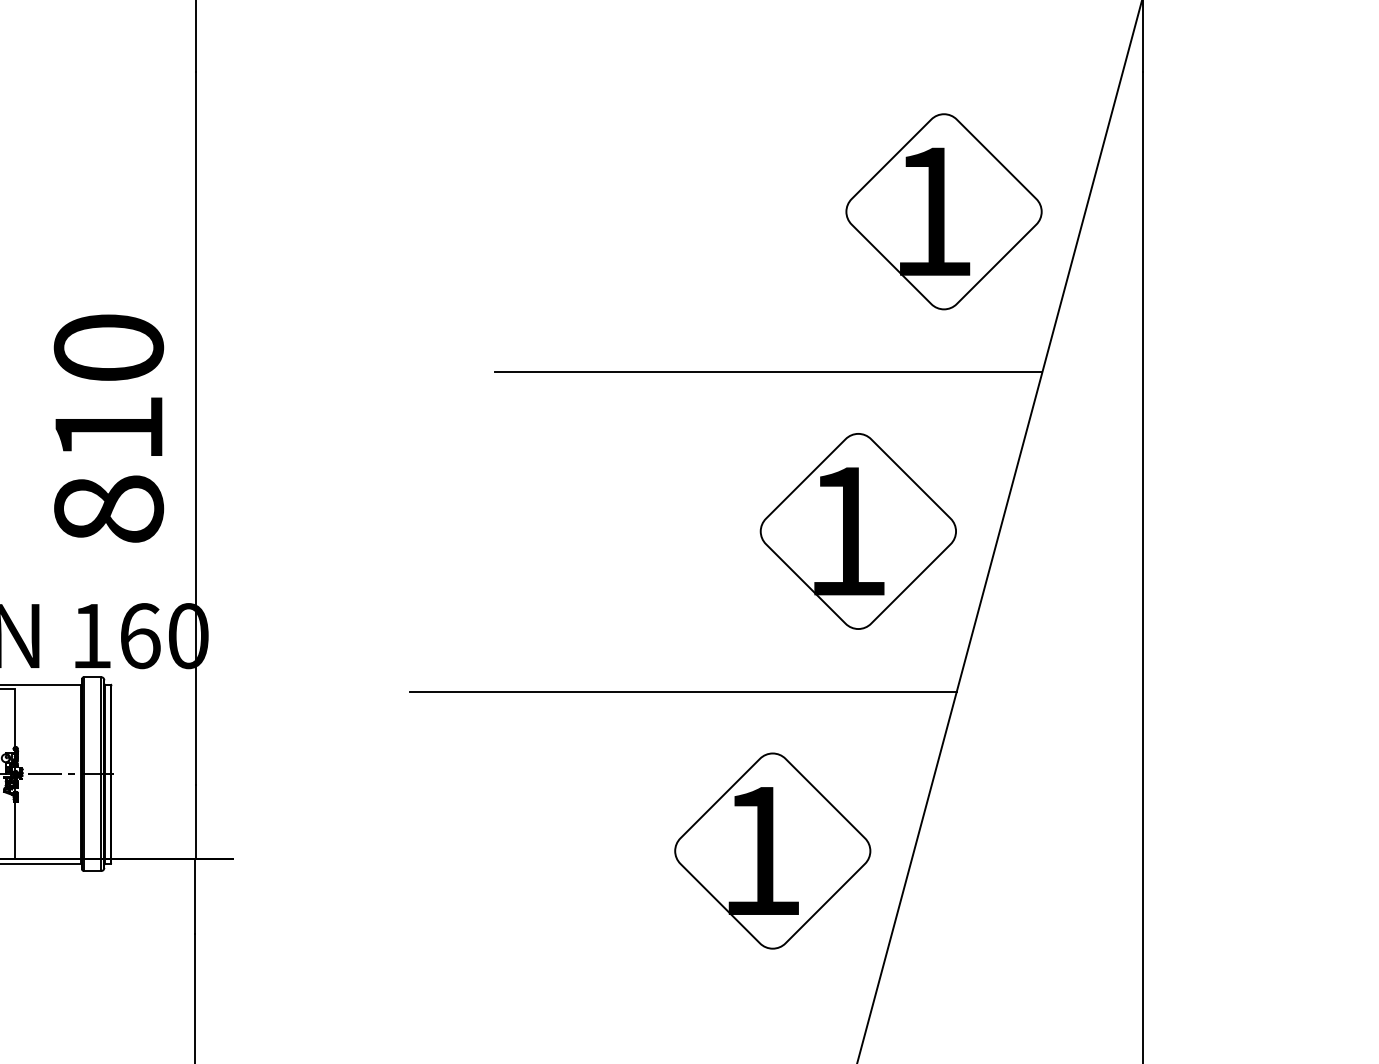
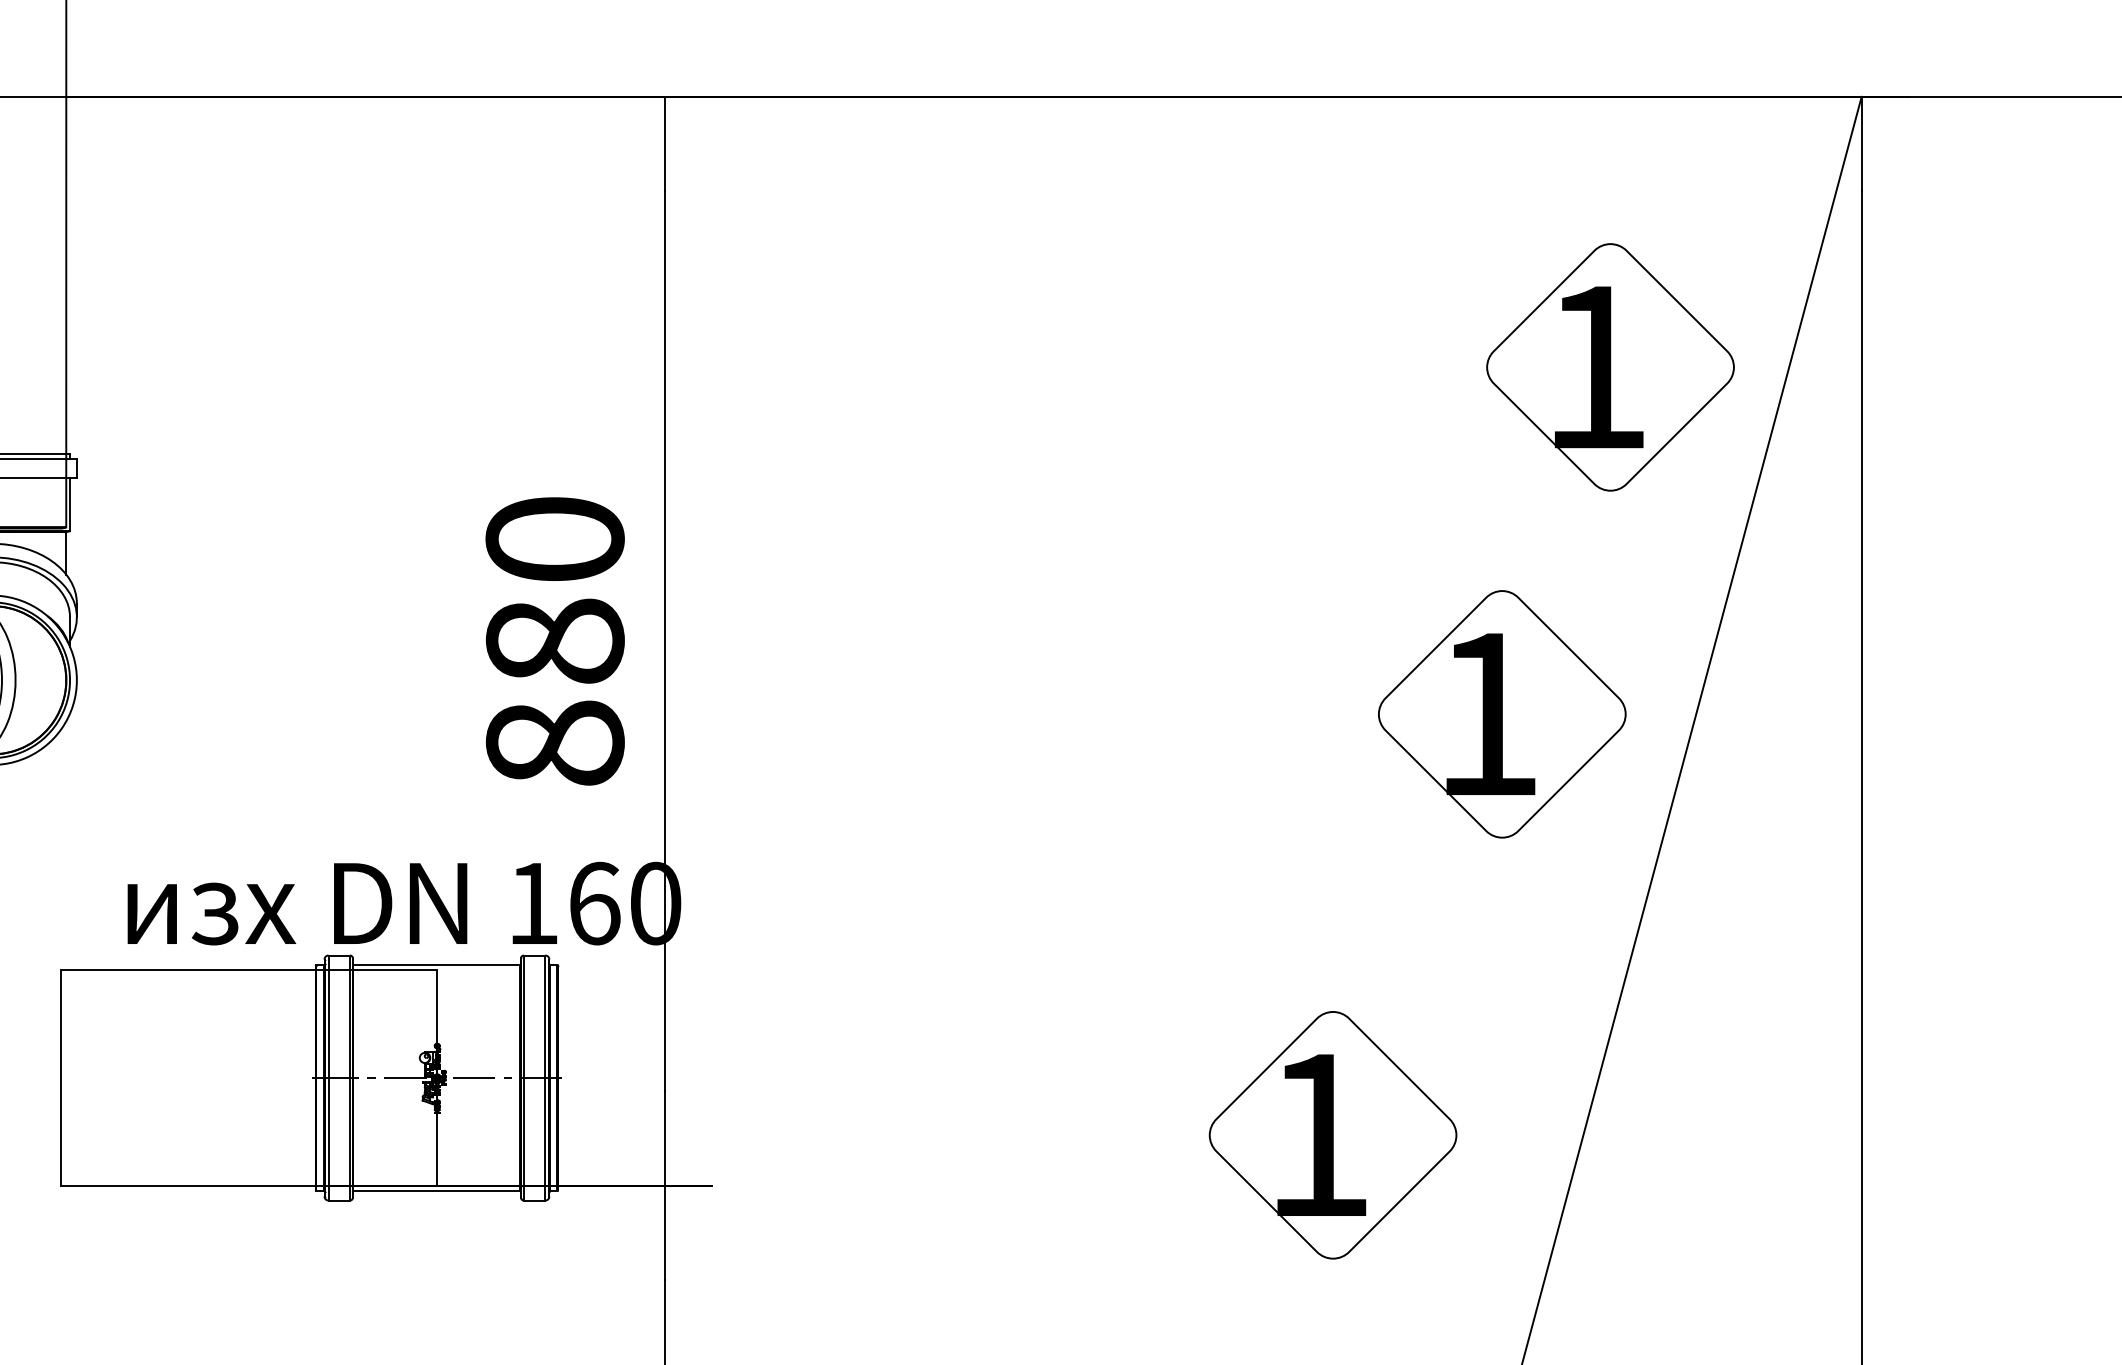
line: (768, 372) -> (1388, 570), removed
text: (108, 427) -> (554, 640), 810 -> 880
part: (858, 531) -> (1502, 714), moved
line: (682, 692) -> (1280, 974), removed
part: (772, 851) -> (1332, 1135), moved

